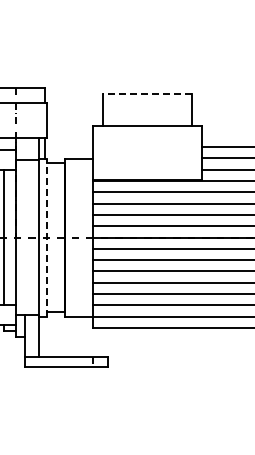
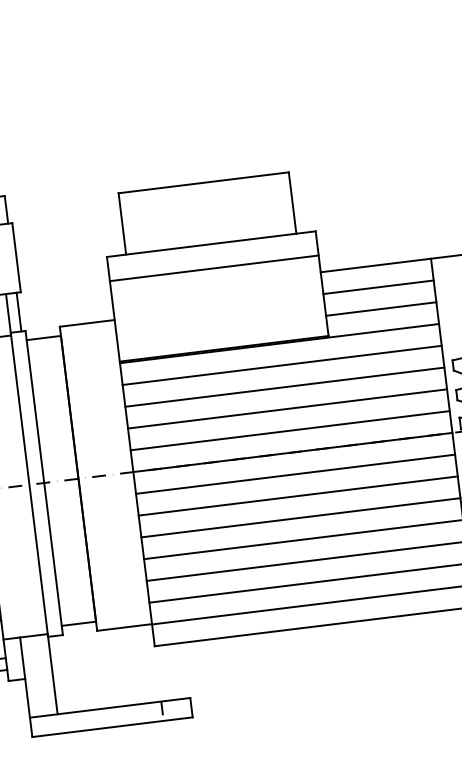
line: (147, 93) -> (203, 181), dashed -> solid
line: (147, 138) -> (214, 268), added
line: (47, 237) -> (45, 482), dashed -> solid

